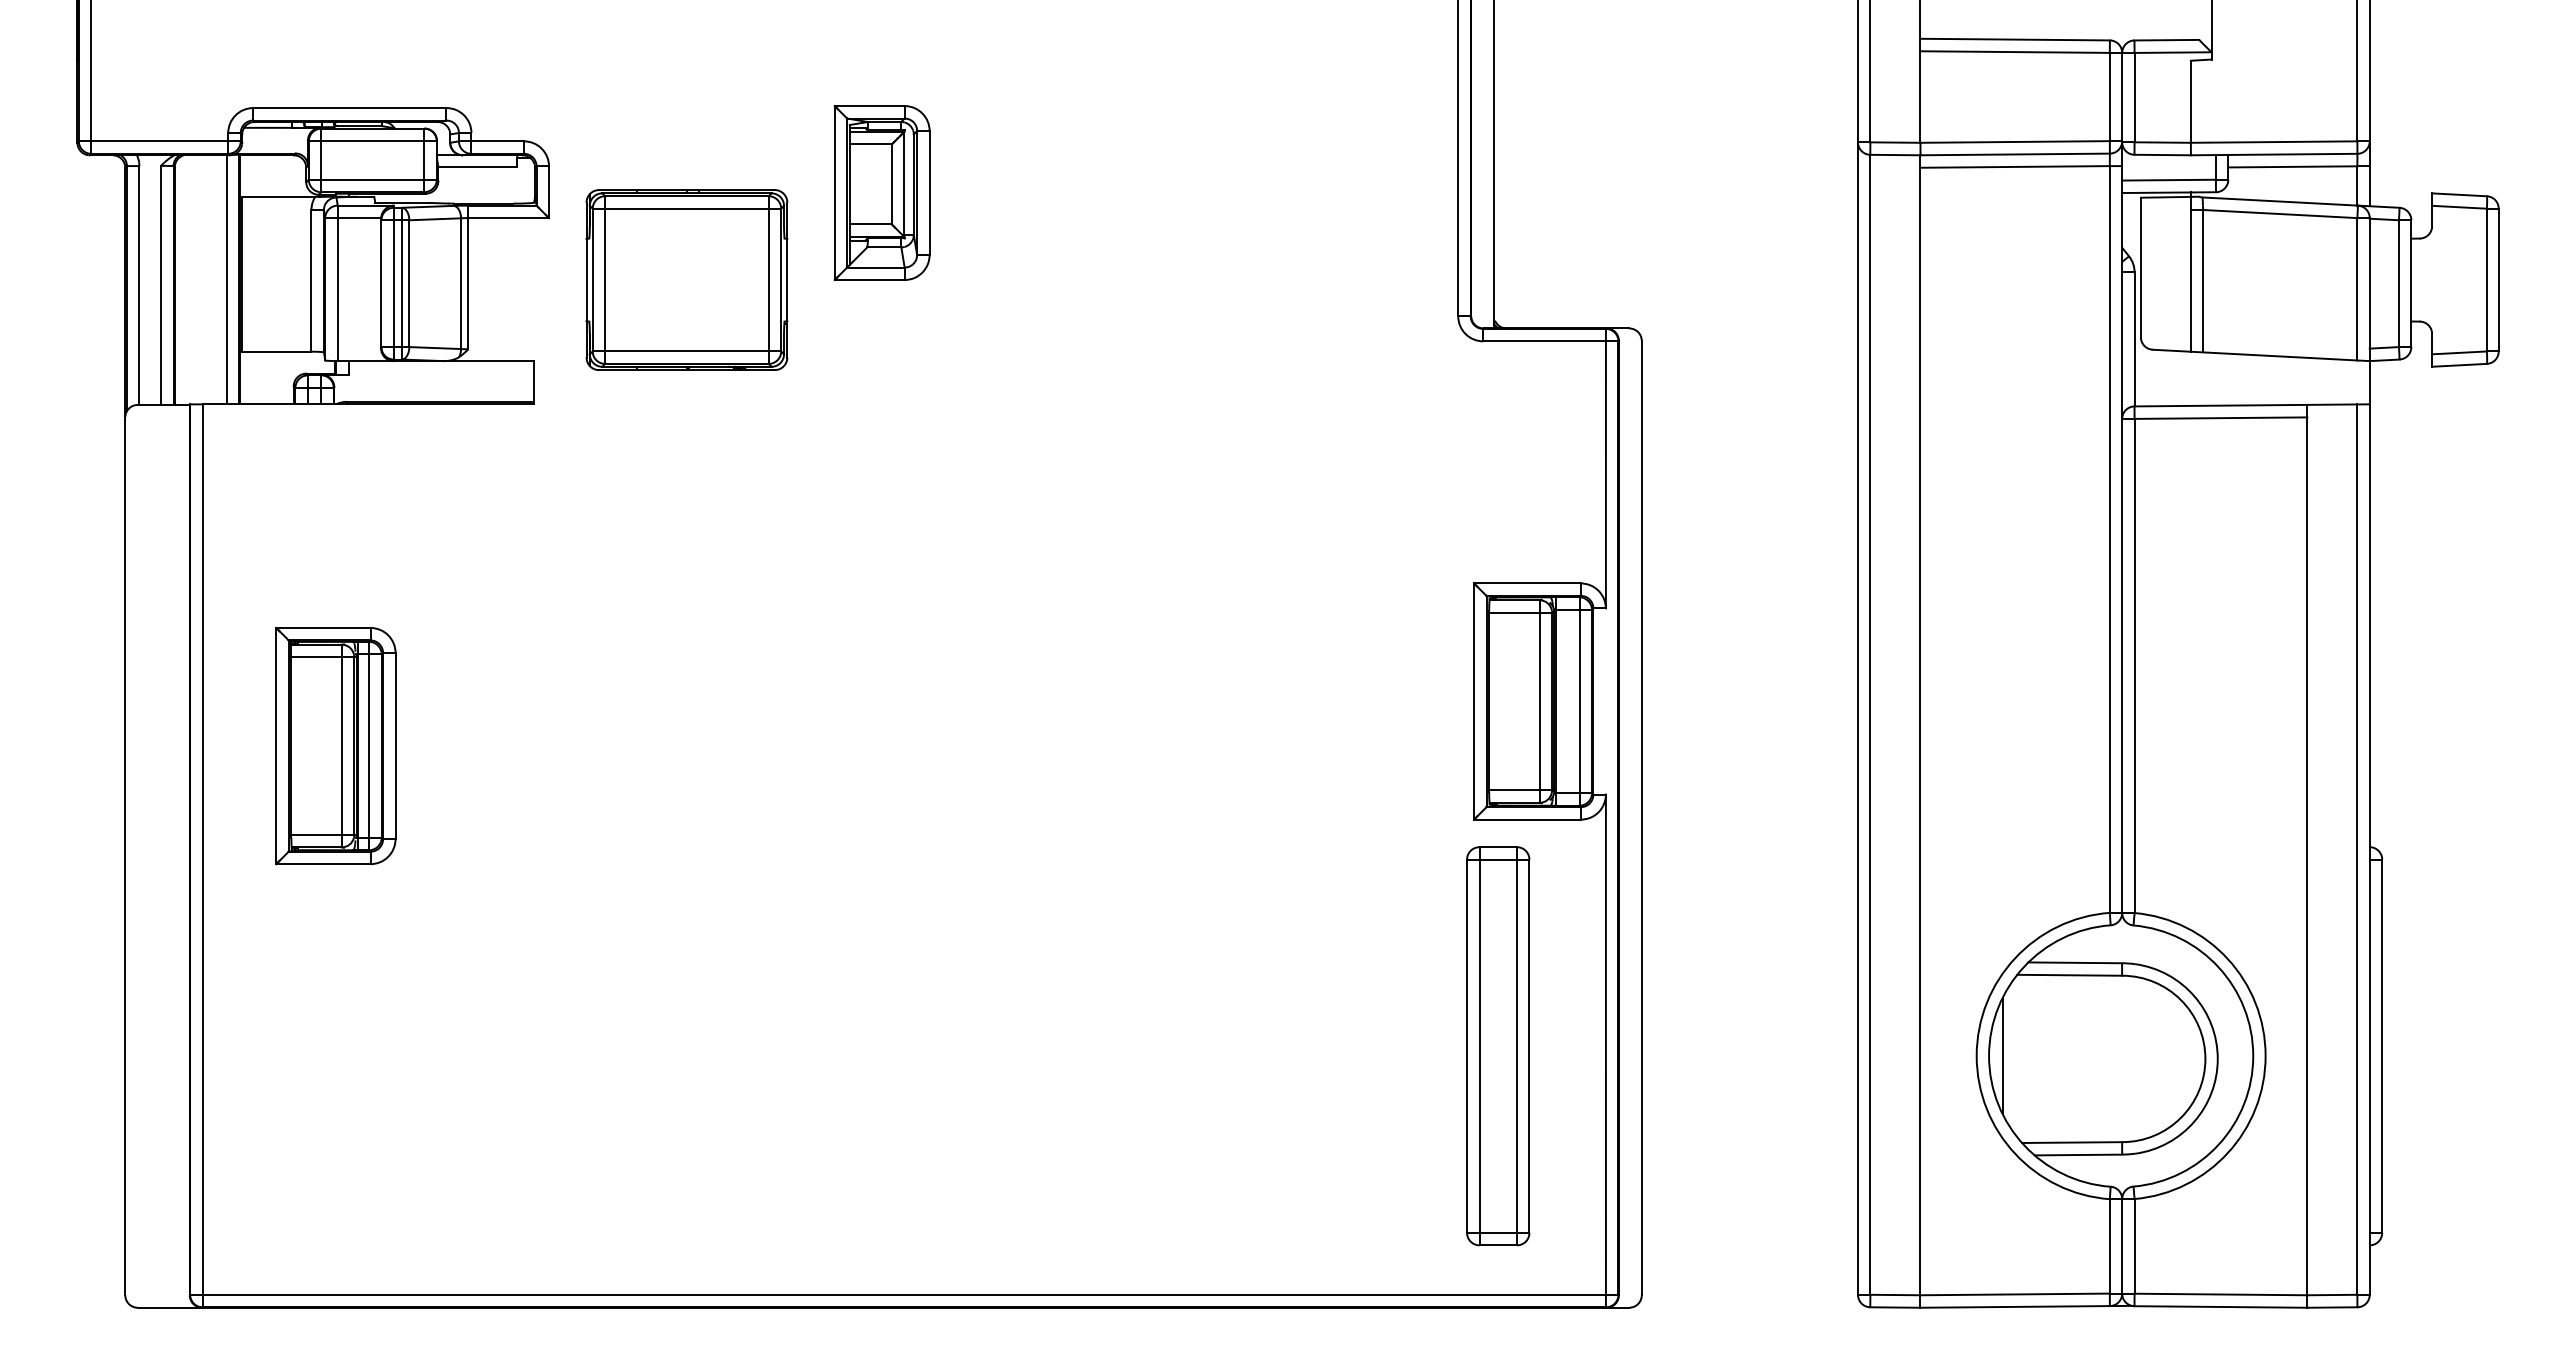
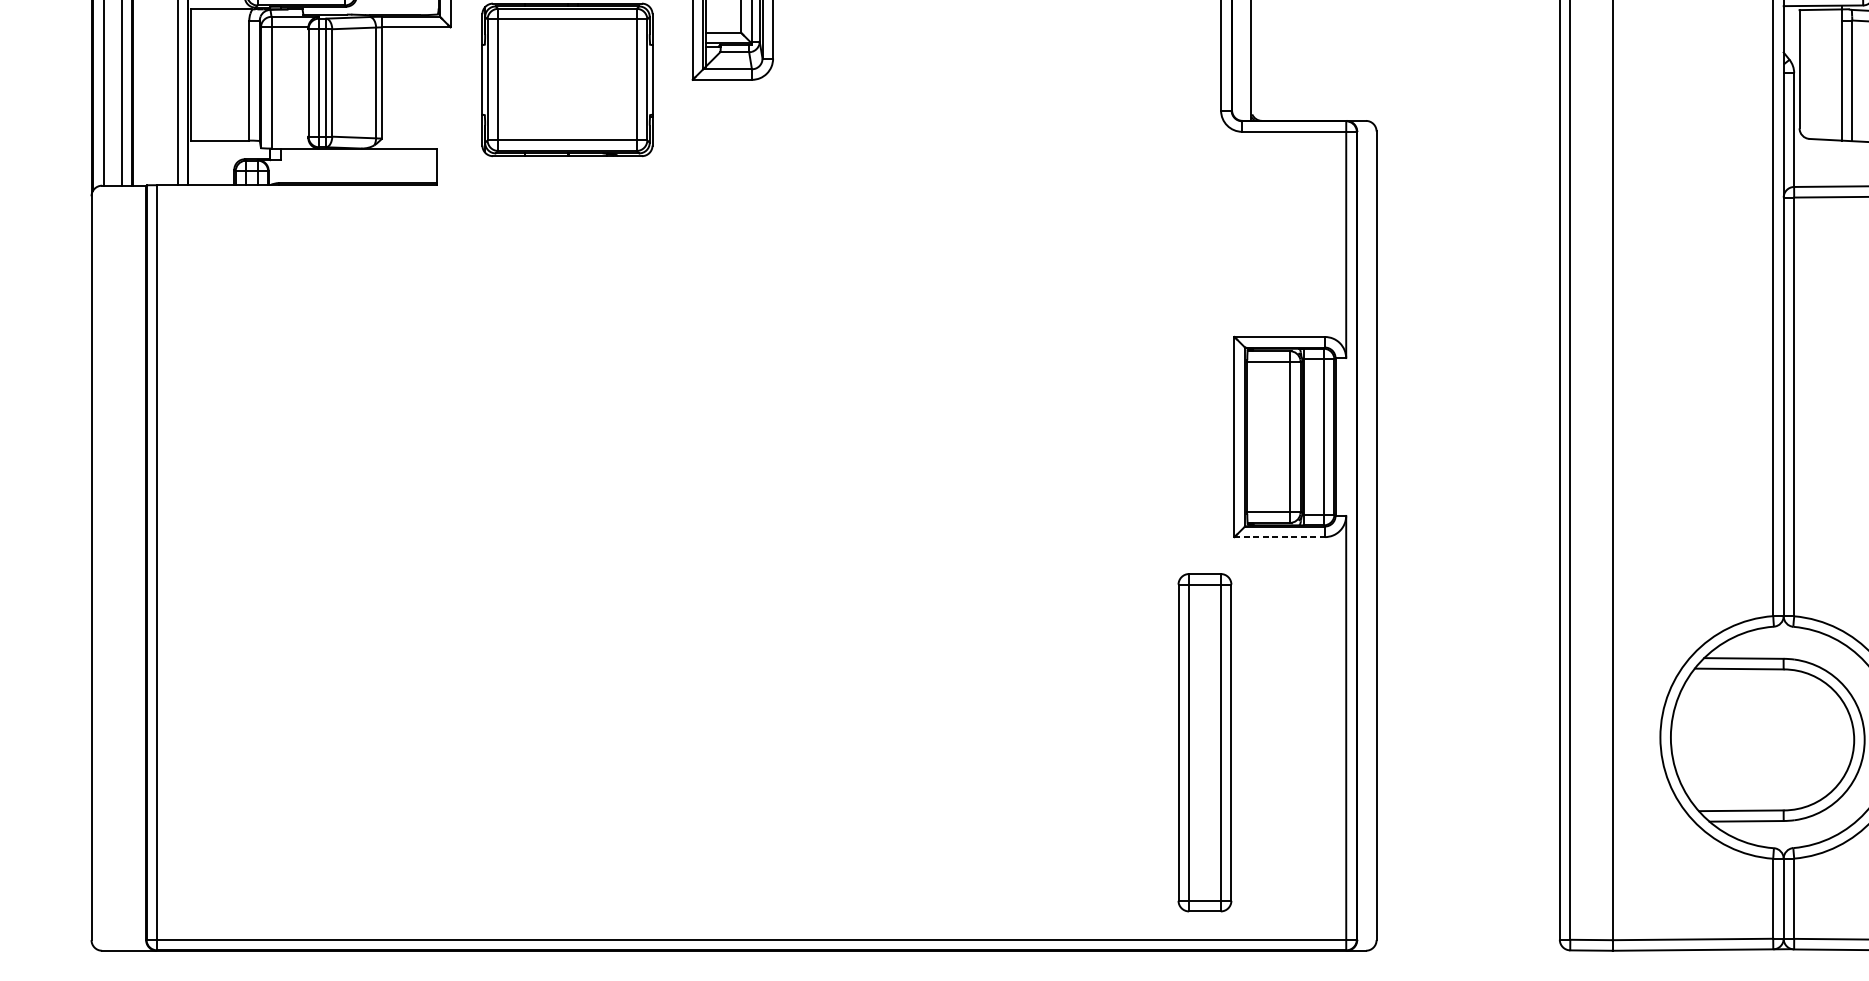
part: (335, 745) -> (269, 474), removed
line: (1527, 819) -> (1279, 537), solid -> dashed
part: (1498, 1046) -> (1205, 742), moved
line: (2002, 1055) -> (1682, 737), removed

